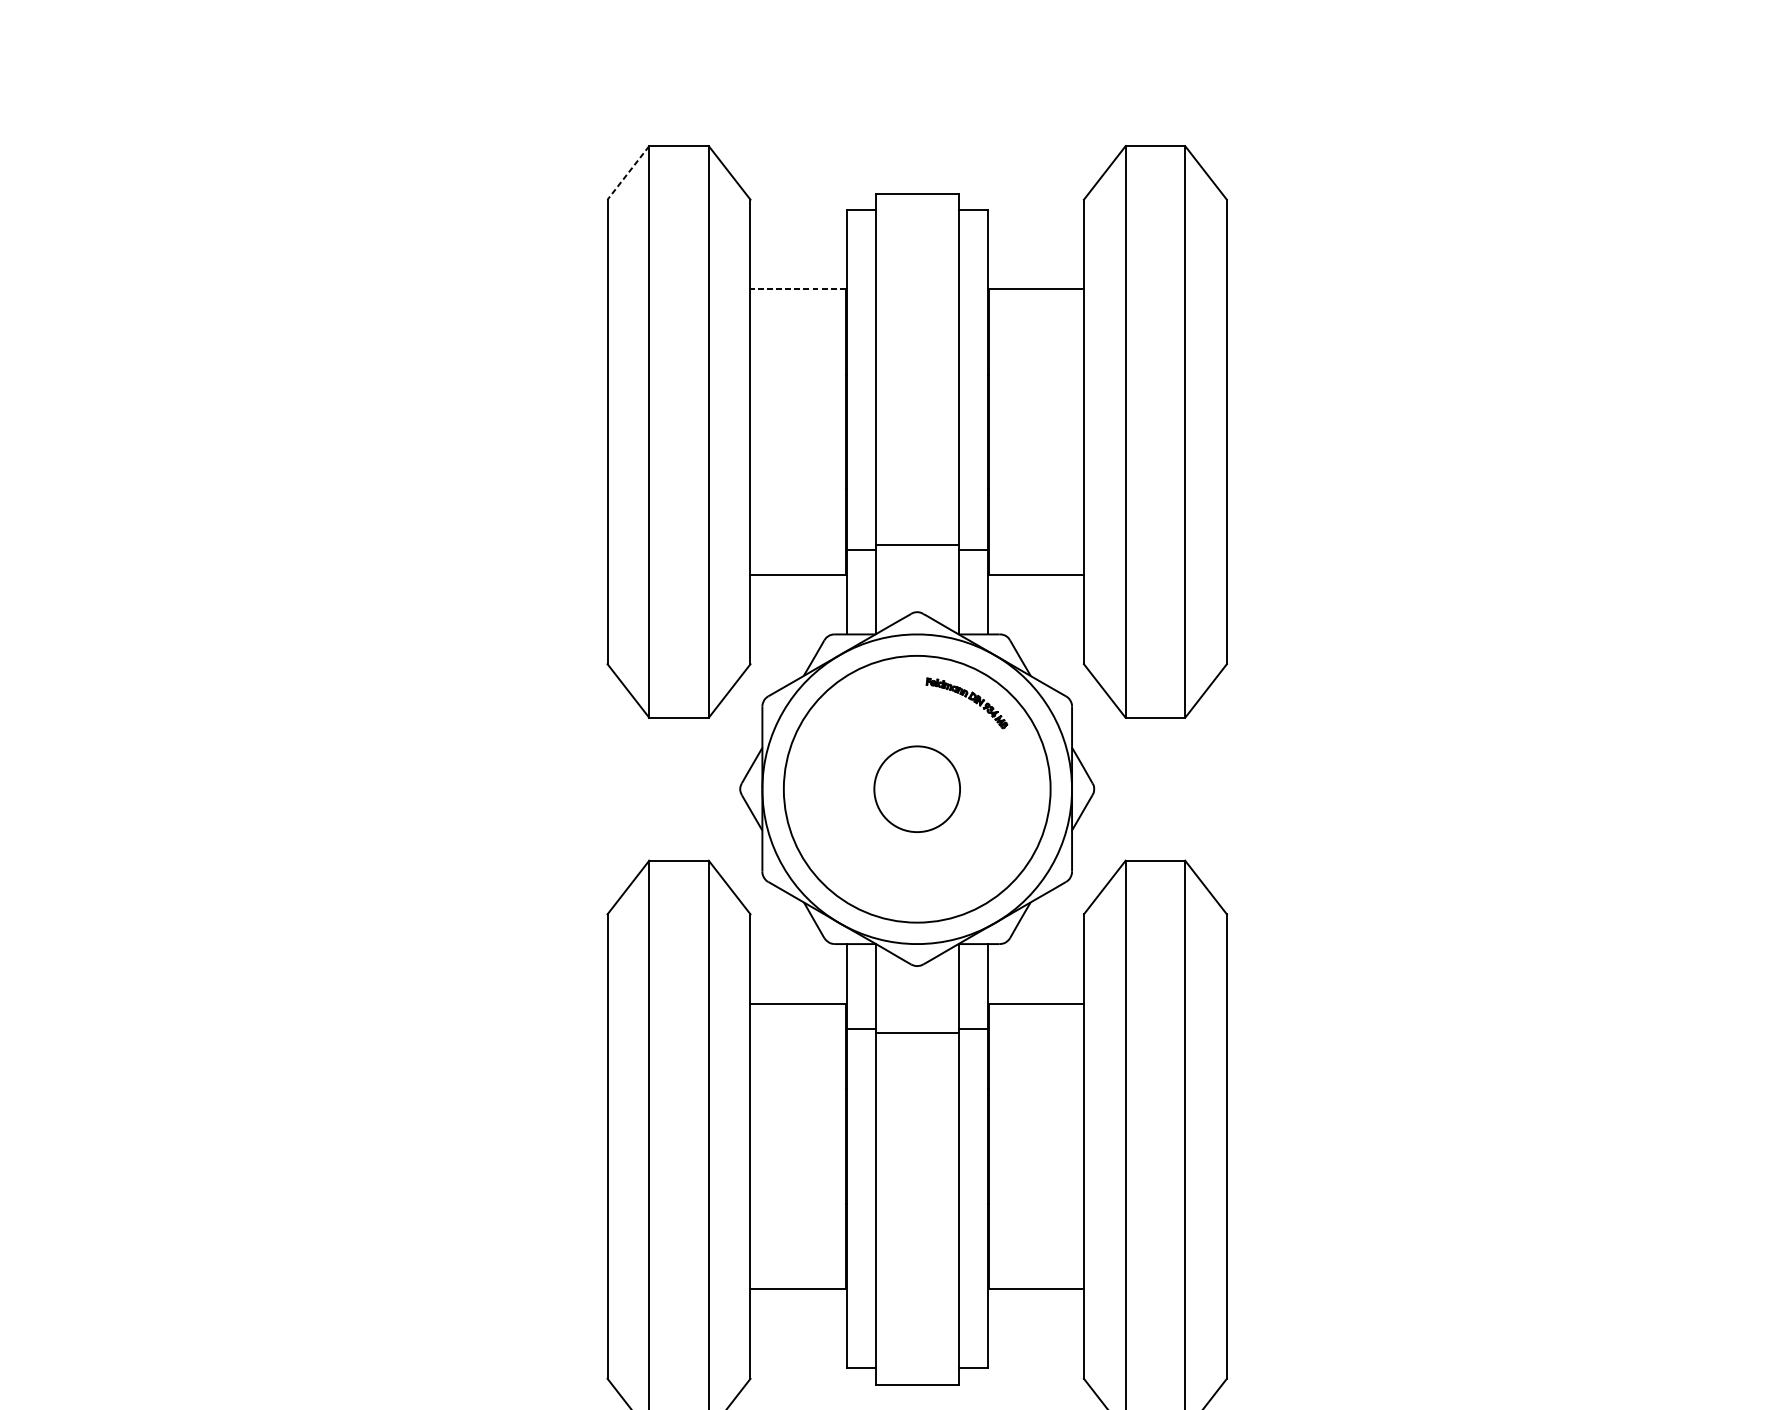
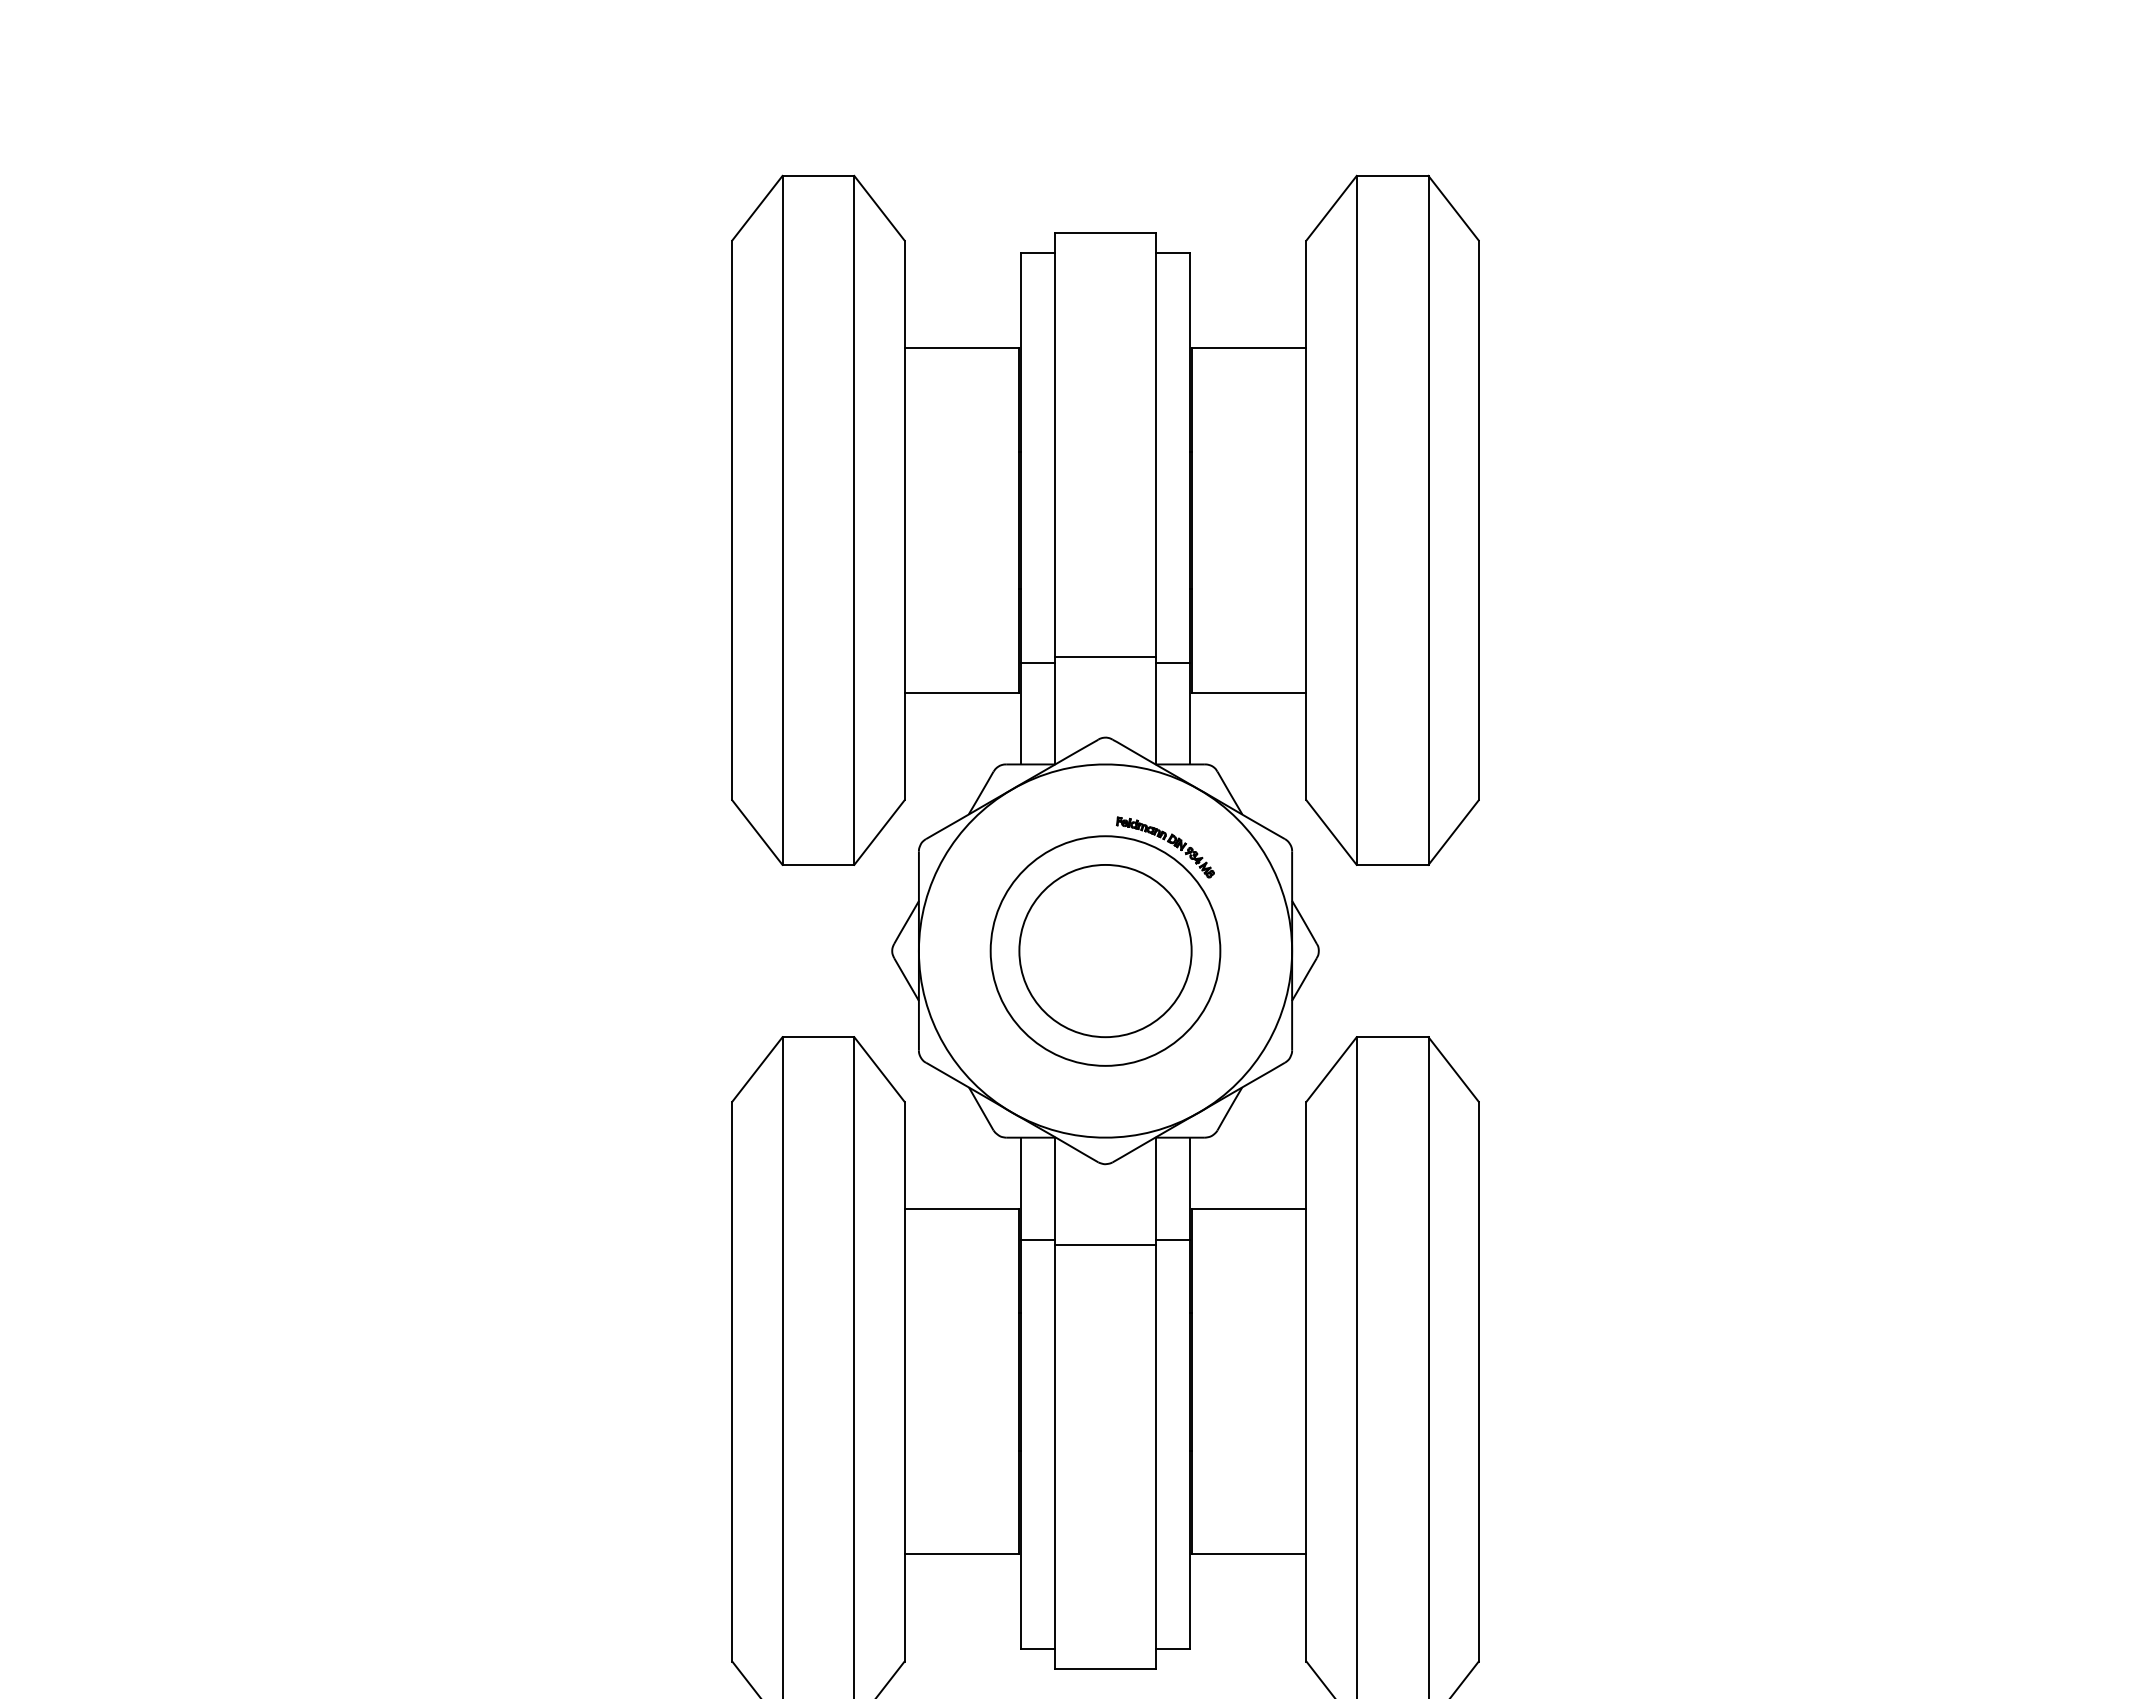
line: (628, 173) -> (757, 208), dashed -> solid
line: (797, 289) -> (961, 348), dashed -> solid
circle: (917, 788) -> (1105, 950), size x0.71
circle: (917, 788) -> (1105, 950), size x1.67

